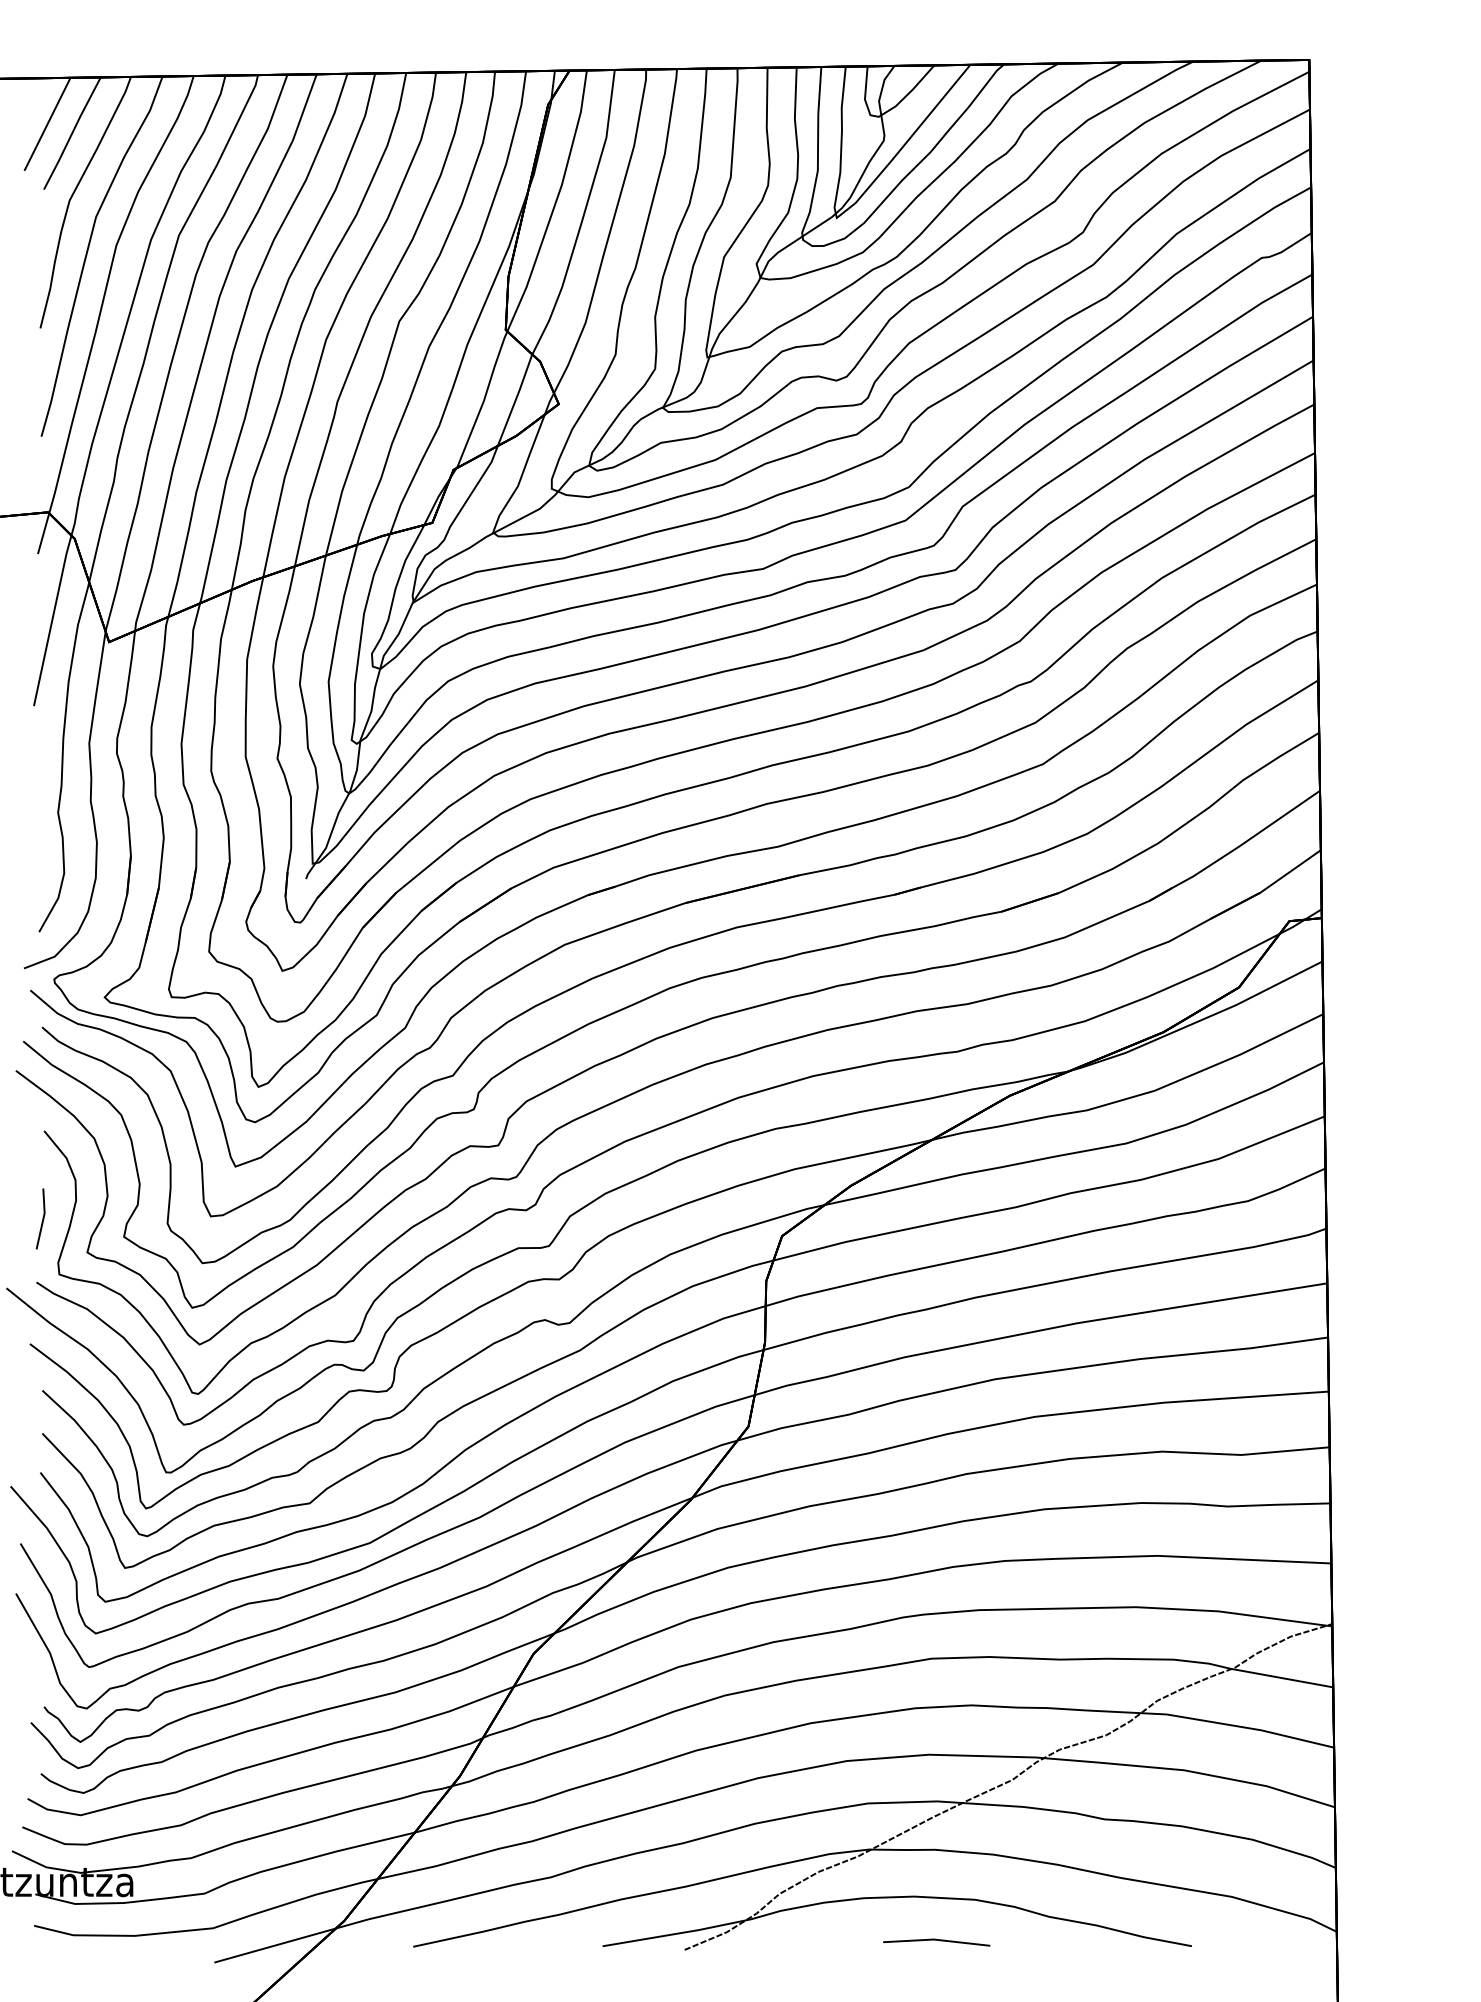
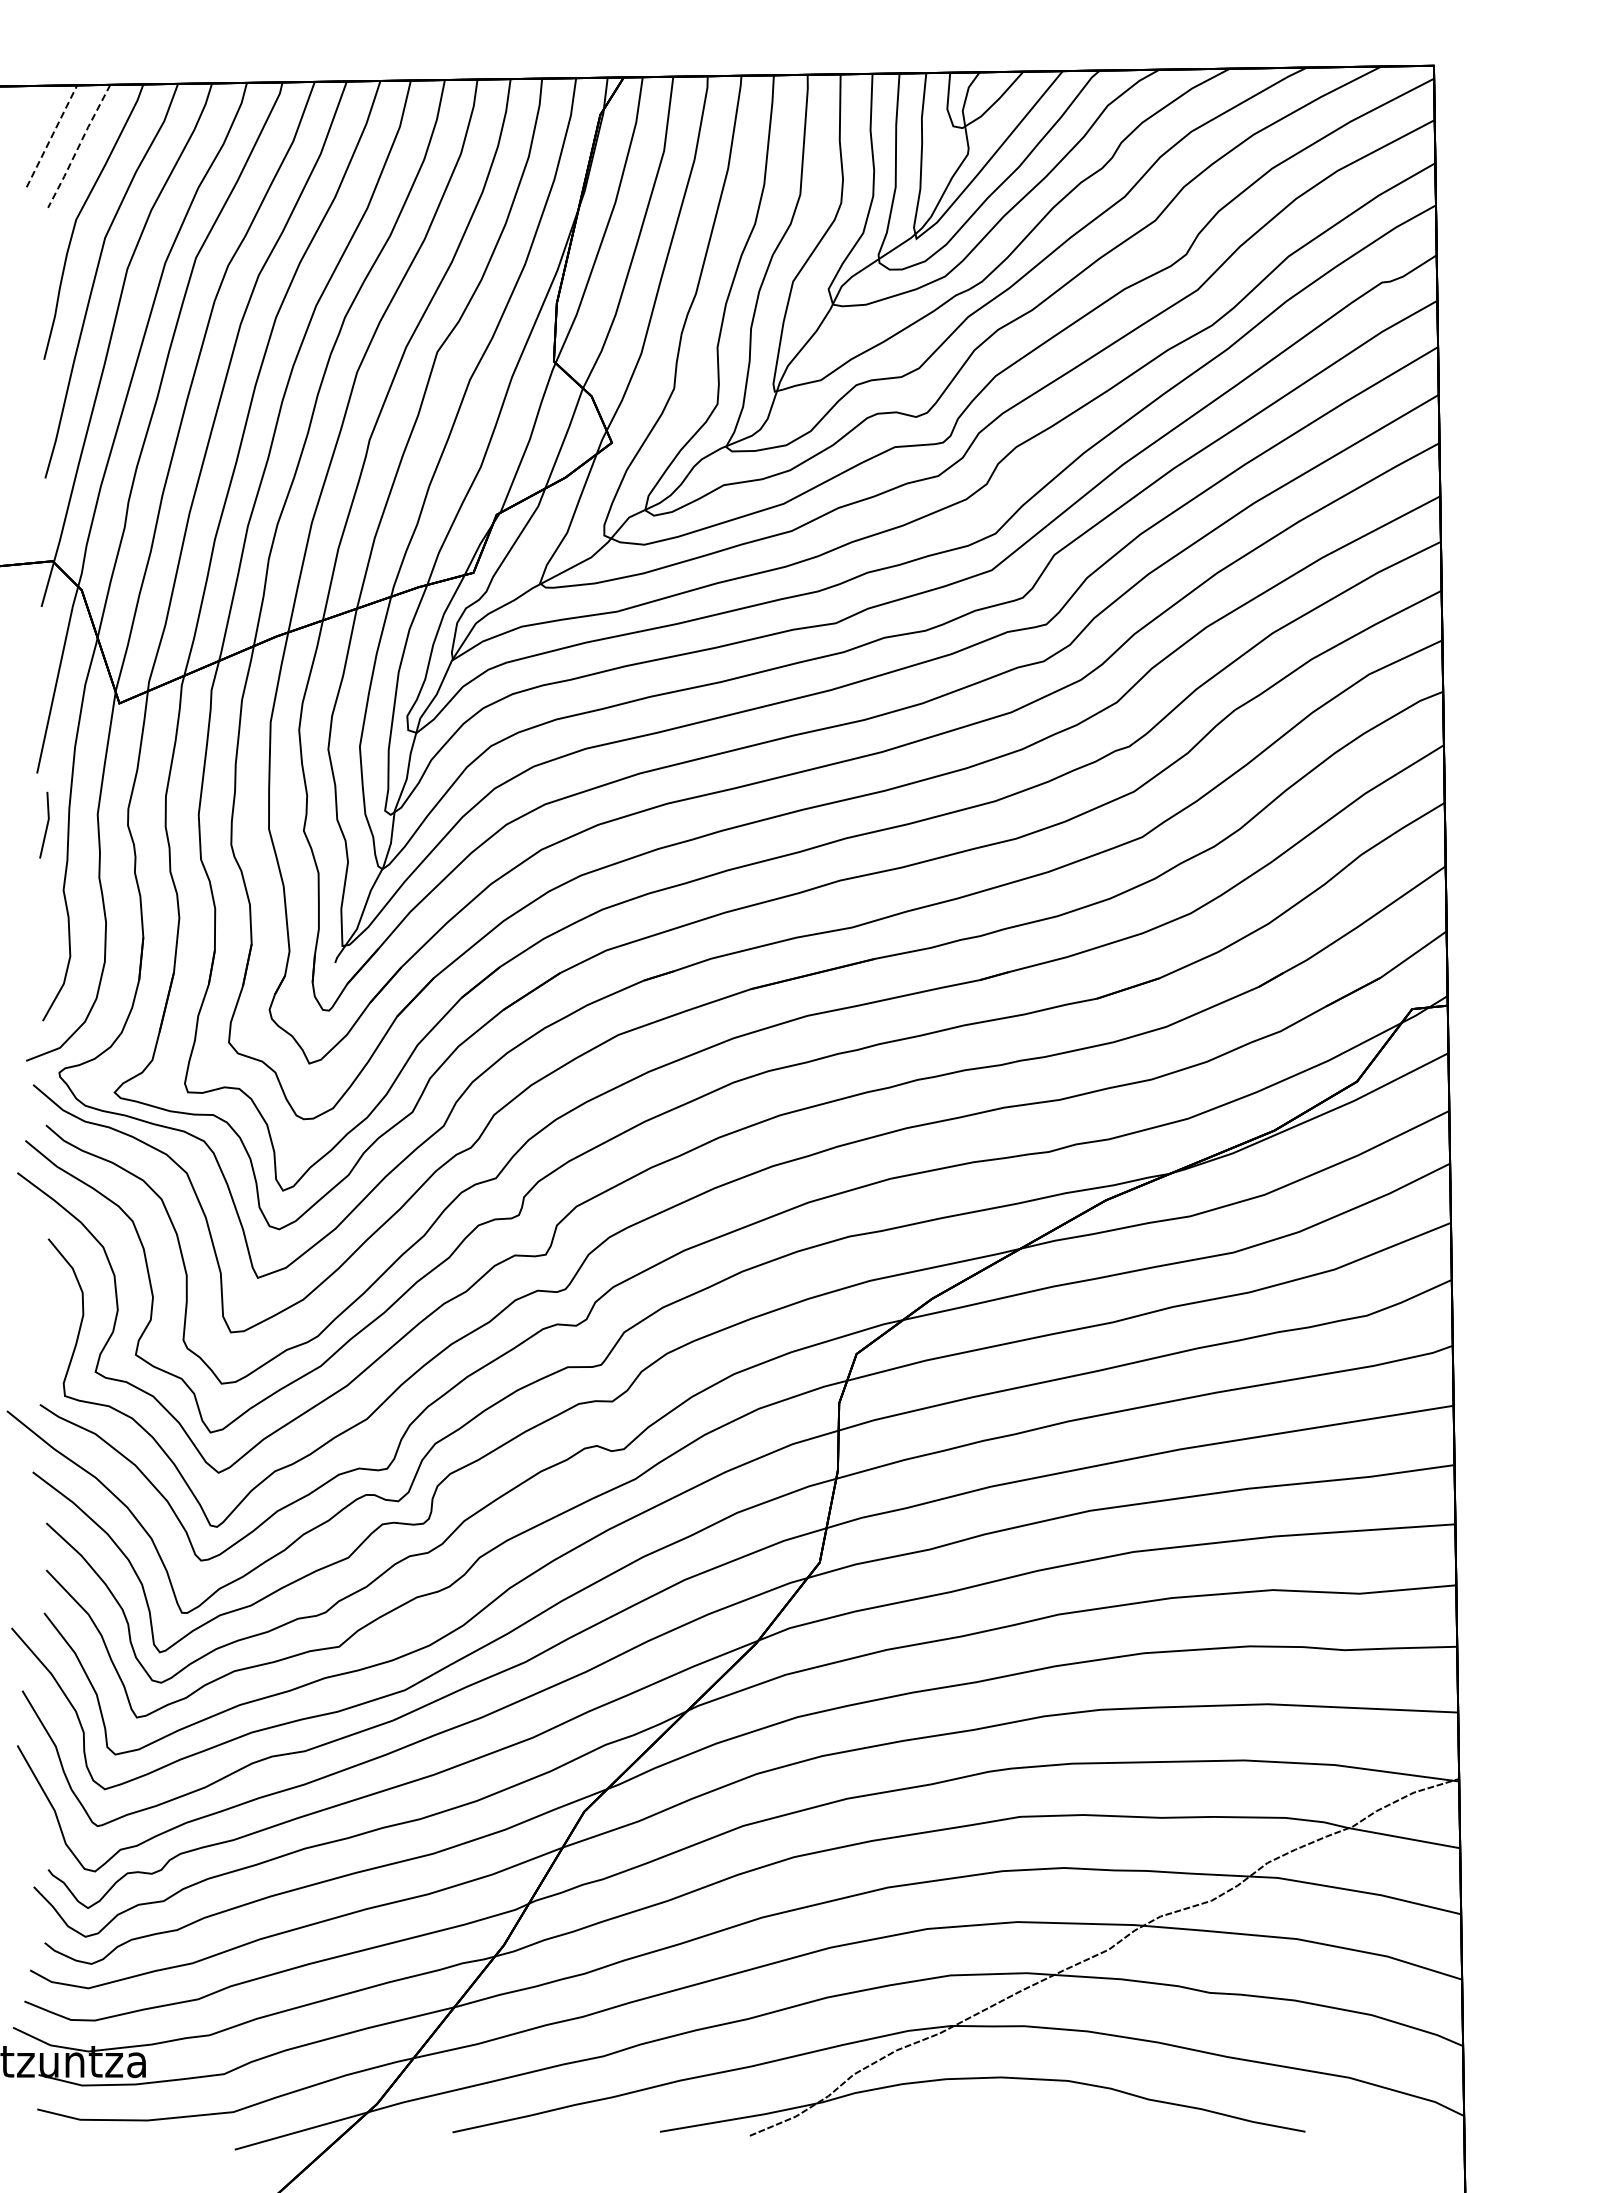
line: (47, 124) -> (51, 136), solid -> dashed
line: (71, 133) -> (78, 146), solid -> dashed
line: (42, 1218) -> (46, 824), moved
line: (936, 1940) -> (1025, 2125), removed

